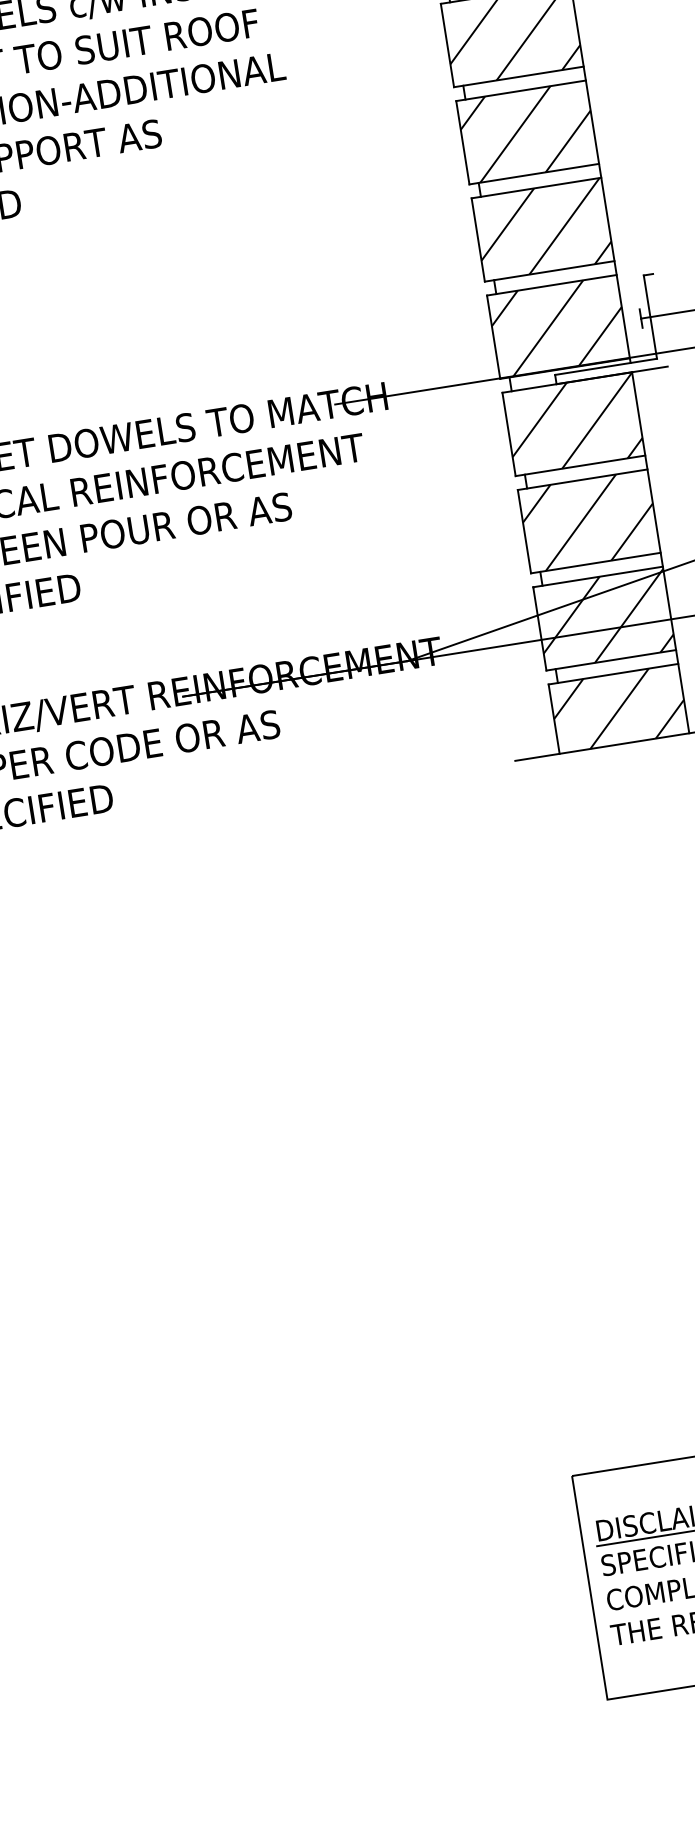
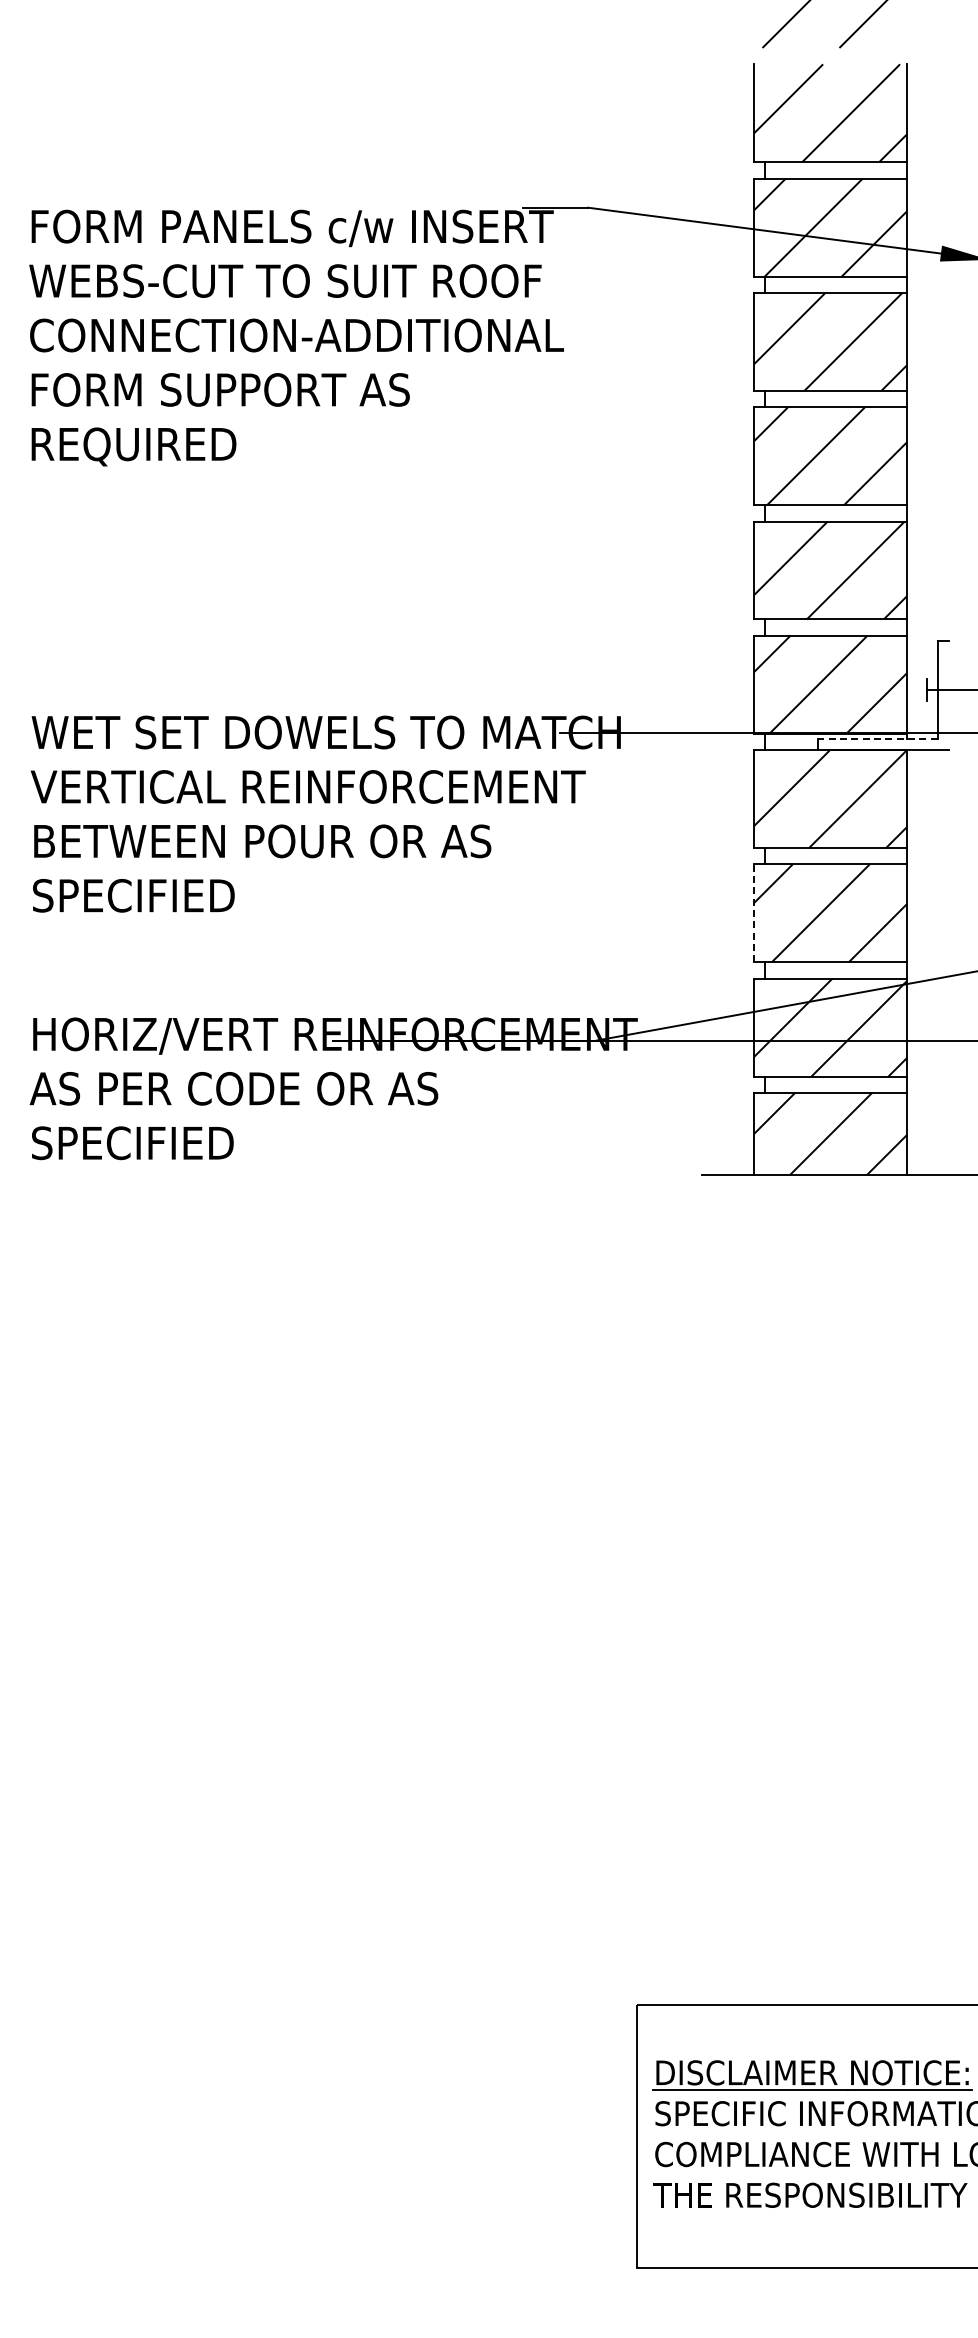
line: (605, 367) -> (877, 739), solid -> dashed
line: (524, 531) -> (754, 913), solid -> dashed

